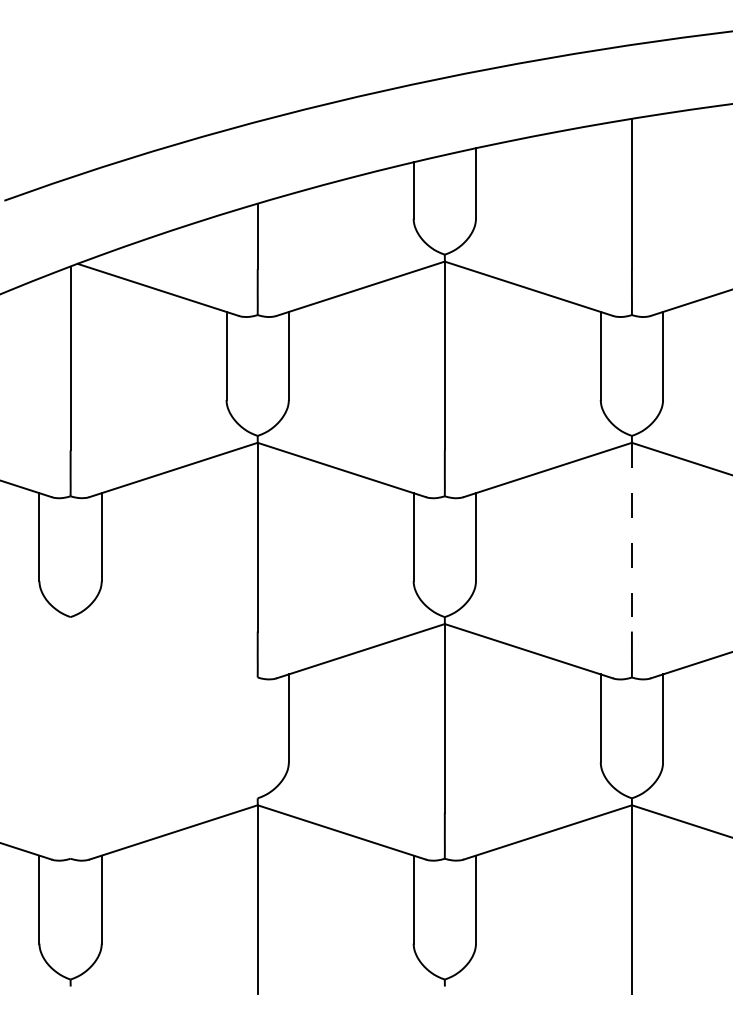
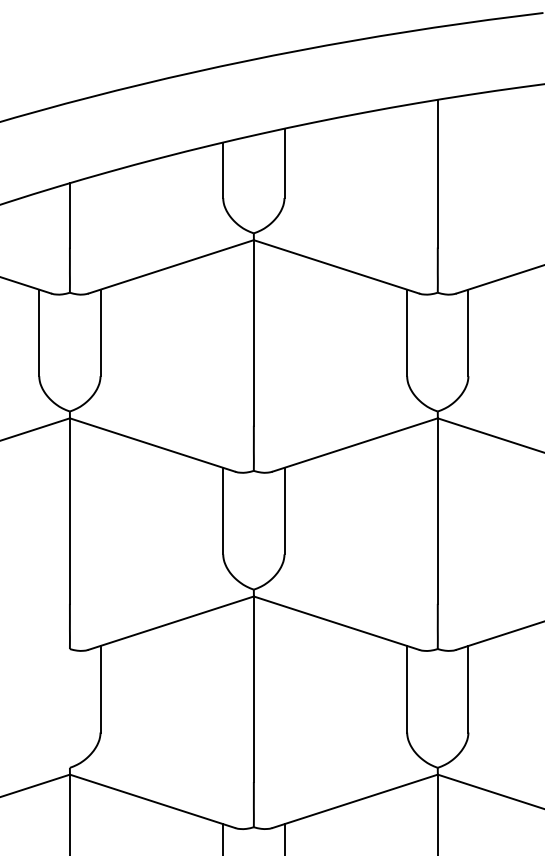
line: (631, 537) -> (437, 511), dashed -> solid

